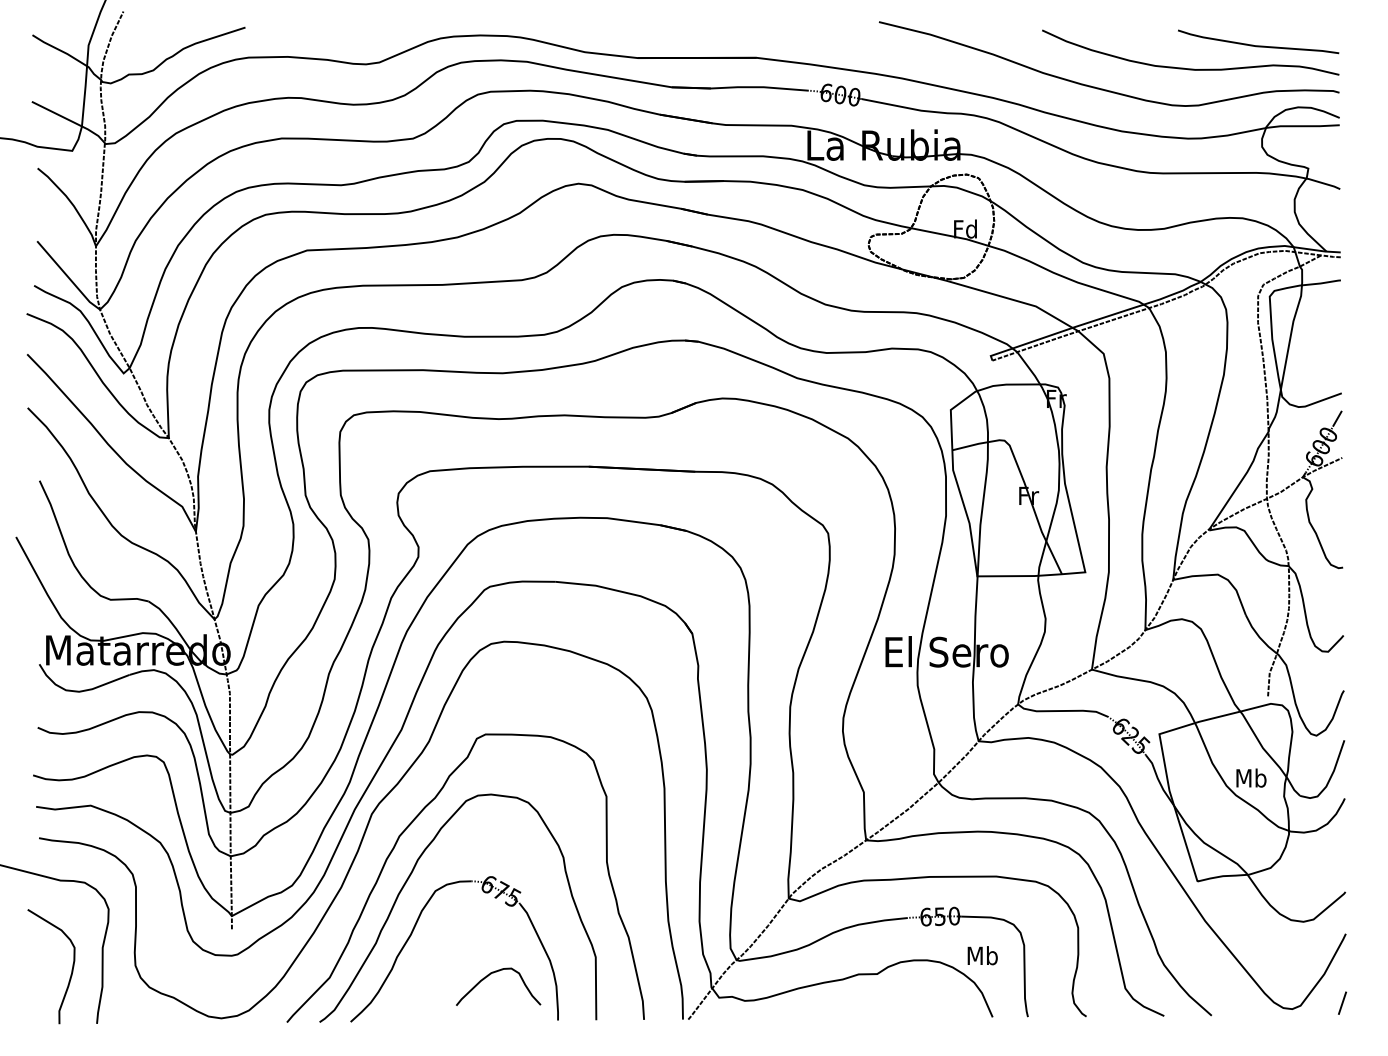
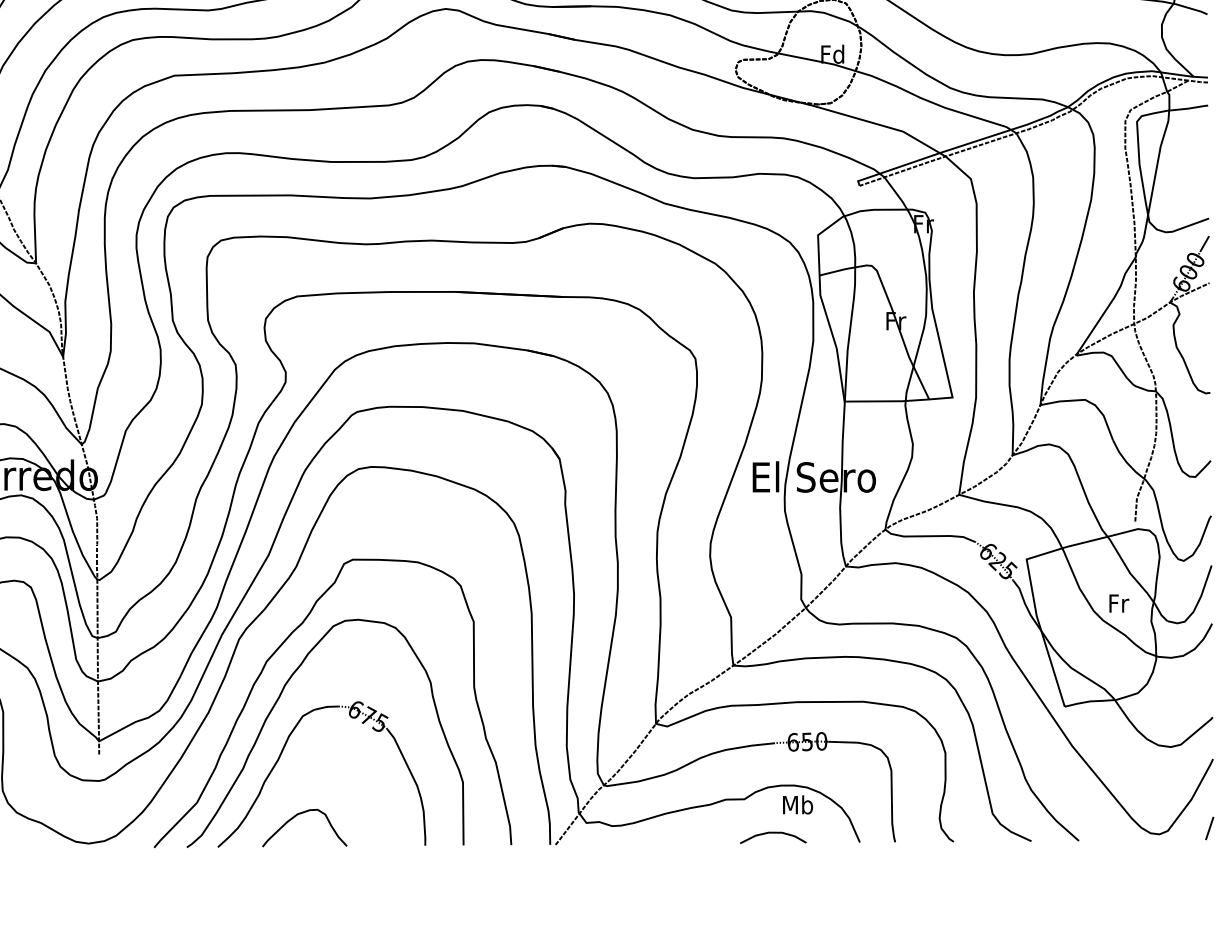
text: (1251, 777) -> (1118, 602), Mb -> Fr
text: (982, 955) -> (797, 804), moved
curve: (491, 974) -> (297, 815), moved
curve: (905, 1008) -> (772, 833), added

